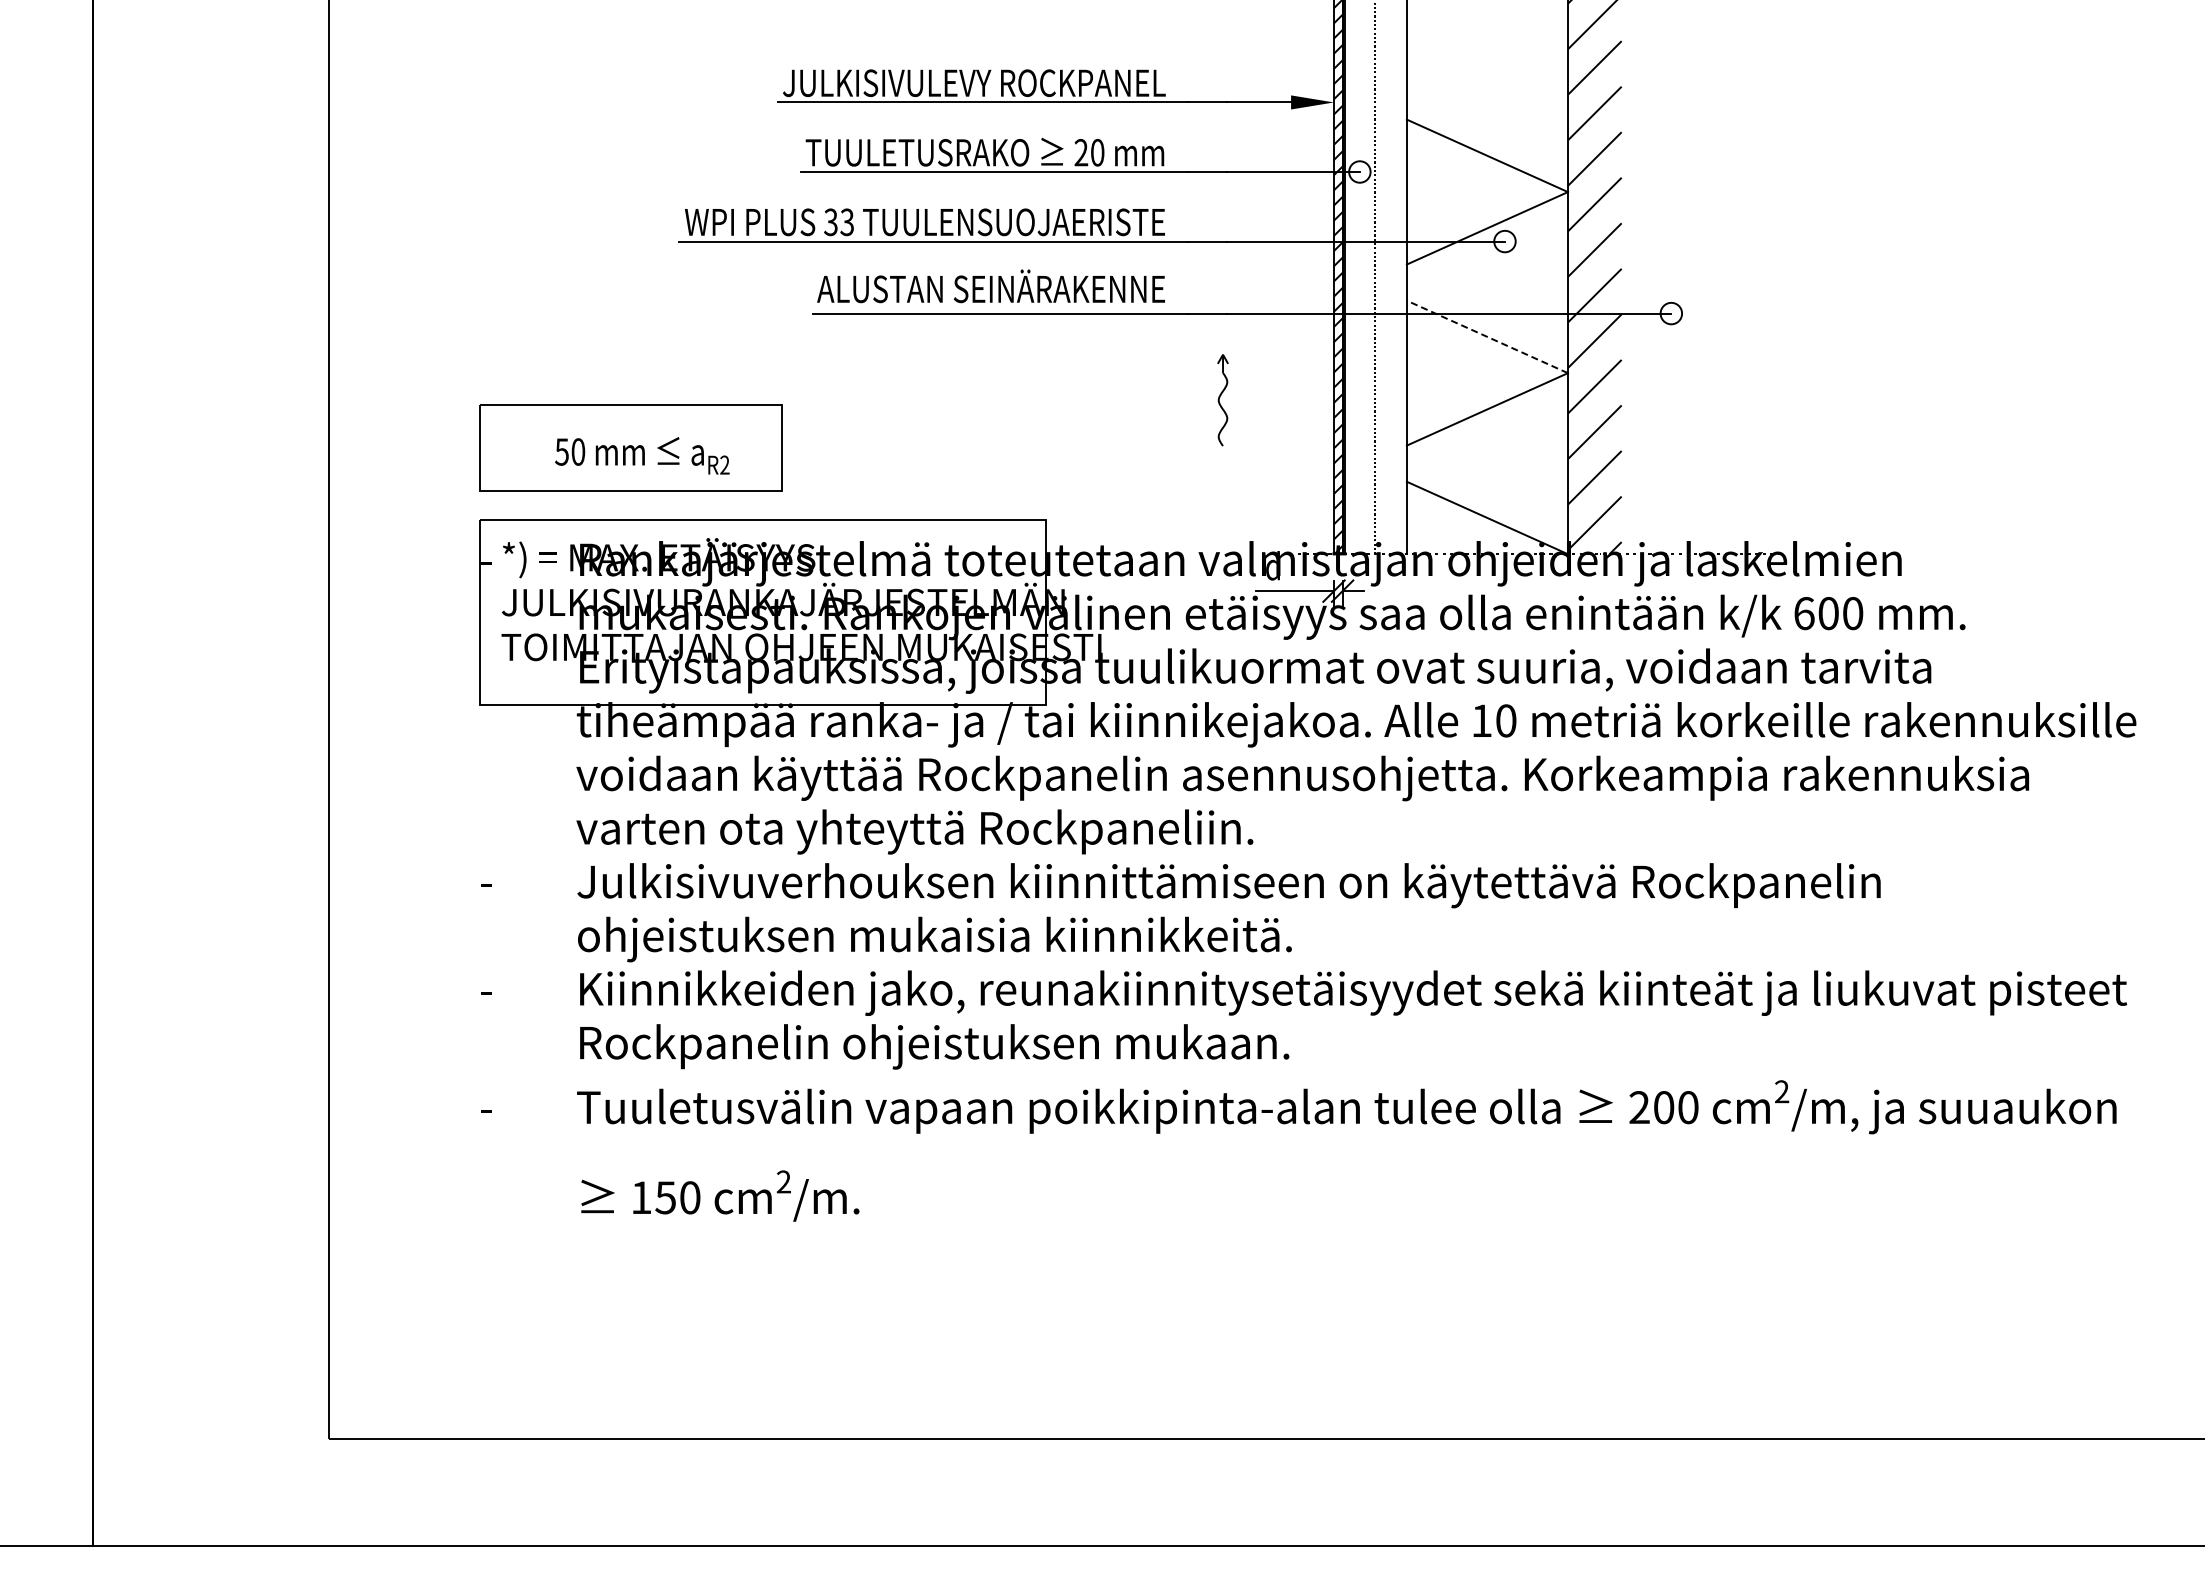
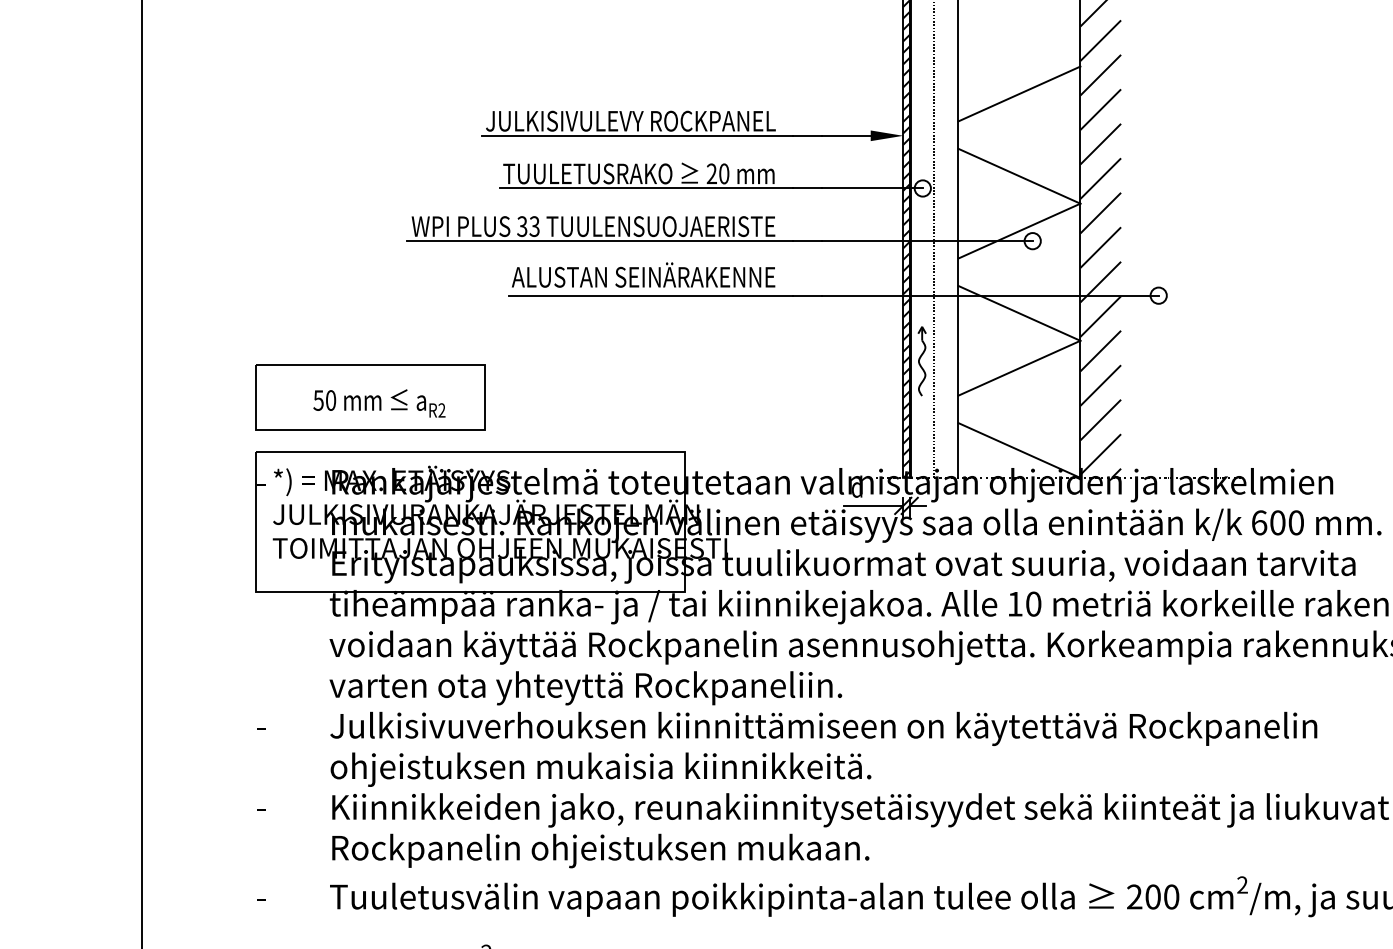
line: (1486, 47) -> (1018, 94), added
line: (1486, 336) -> (1018, 313), dashed -> solid
part: (1222, 400) -> (921, 361), moved

